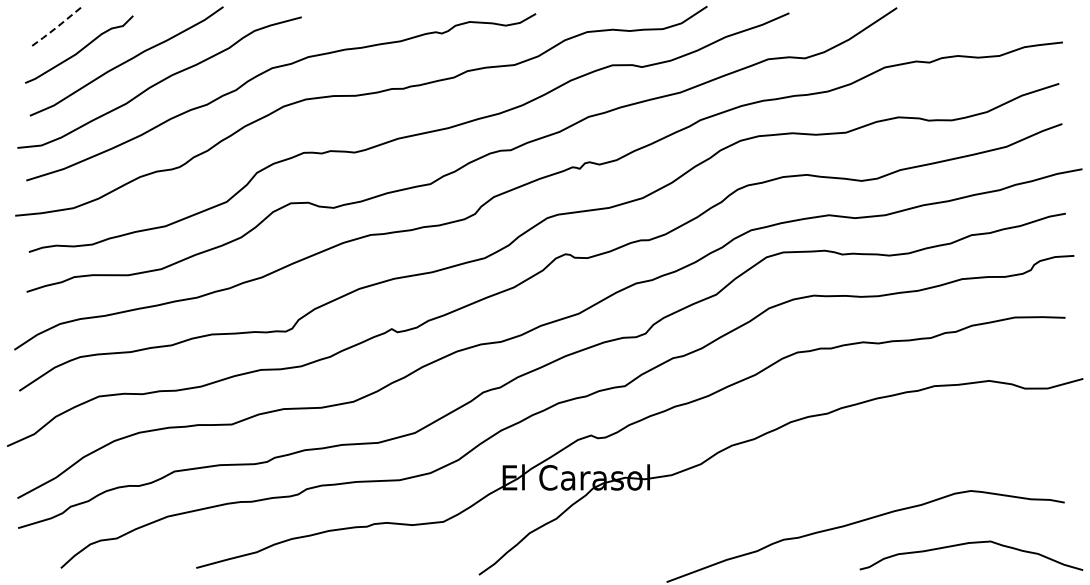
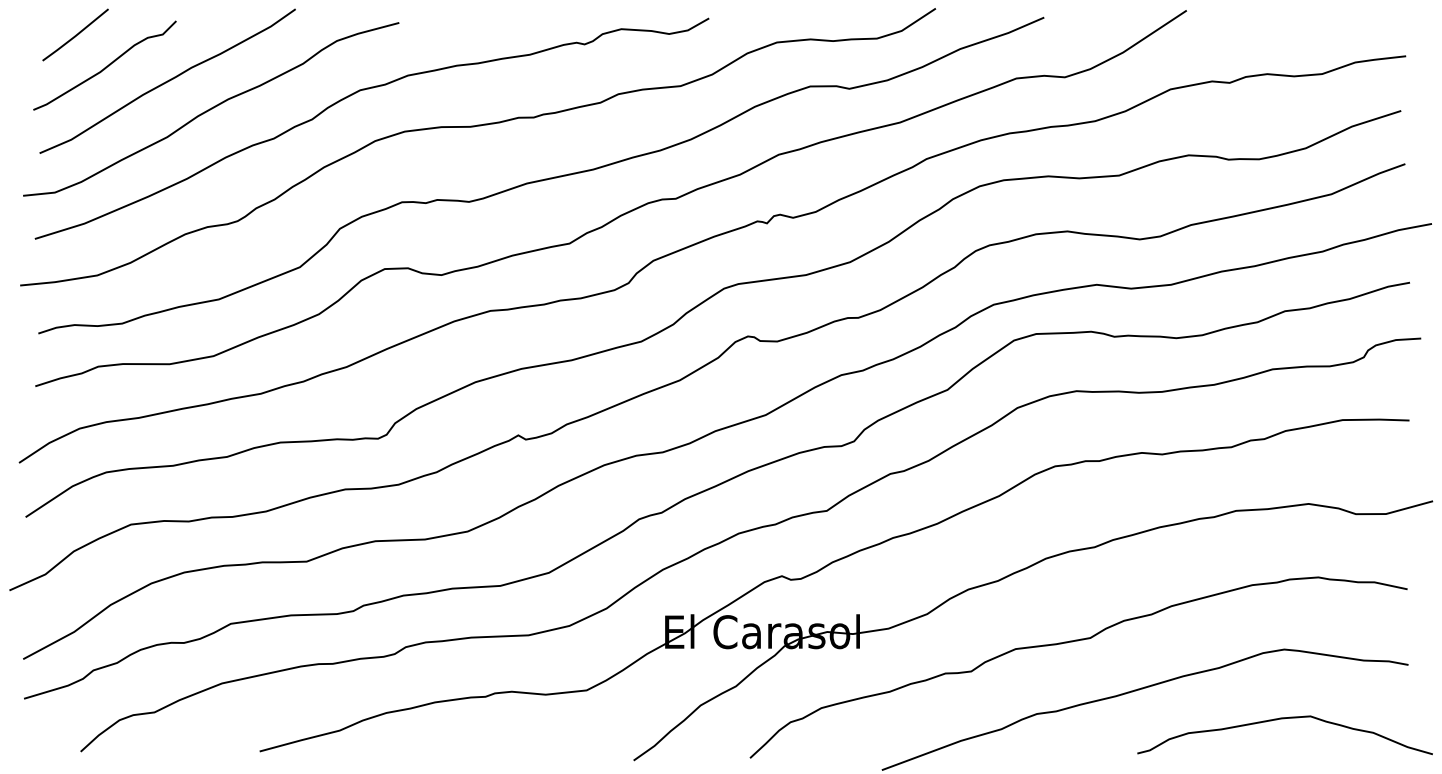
line: (57, 27) -> (76, 36), dashed -> solid
curve: (813, 485) -> (1076, 642), added

